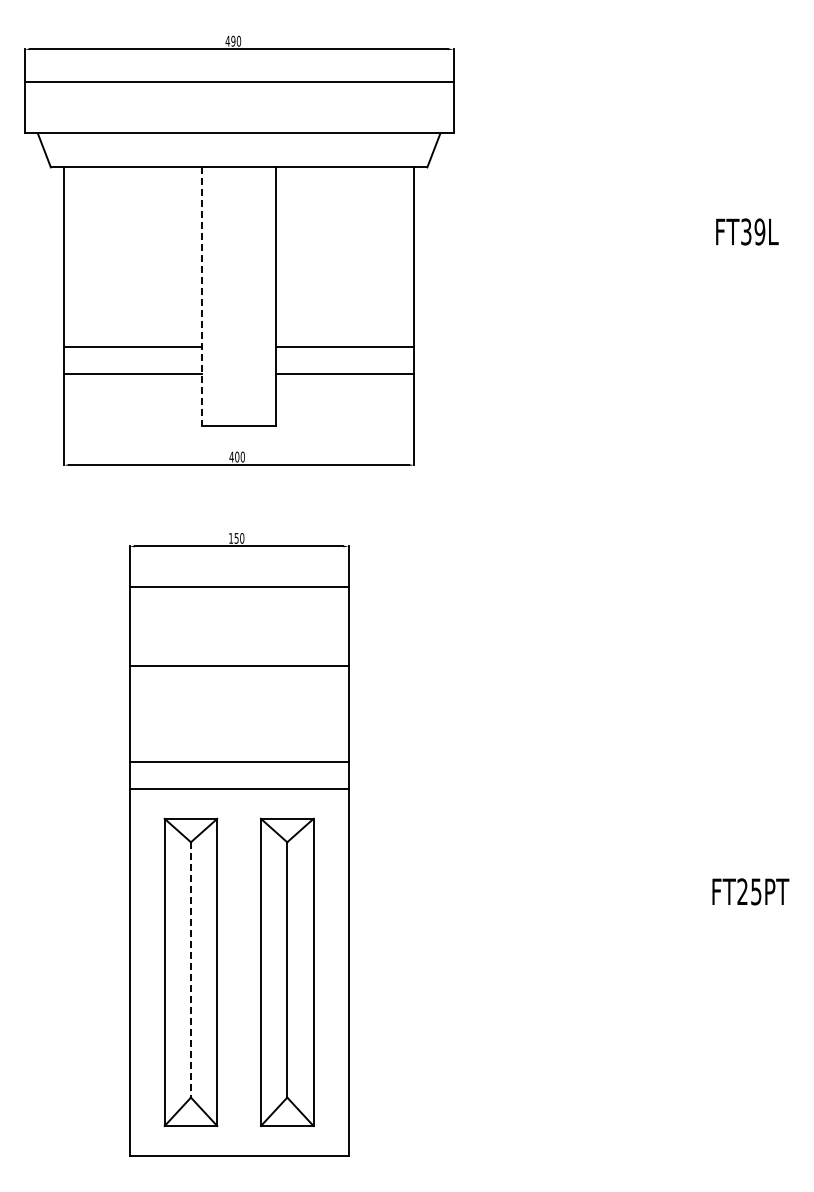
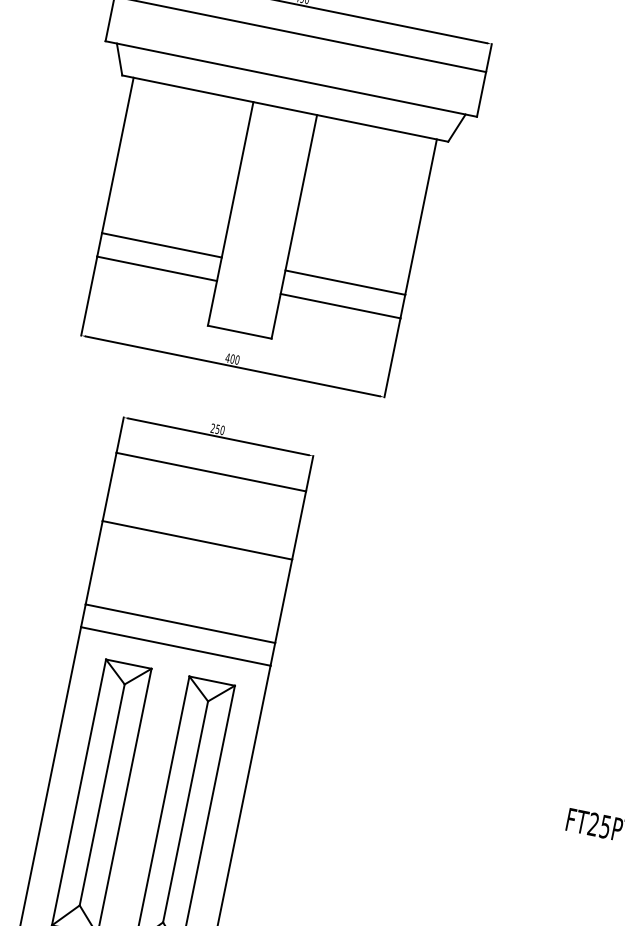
line: (202, 297) -> (230, 214), dashed -> solid
text: (230, 538) -> (212, 428), 150 -> 250
line: (190, 969) -> (101, 794), dashed -> solid

